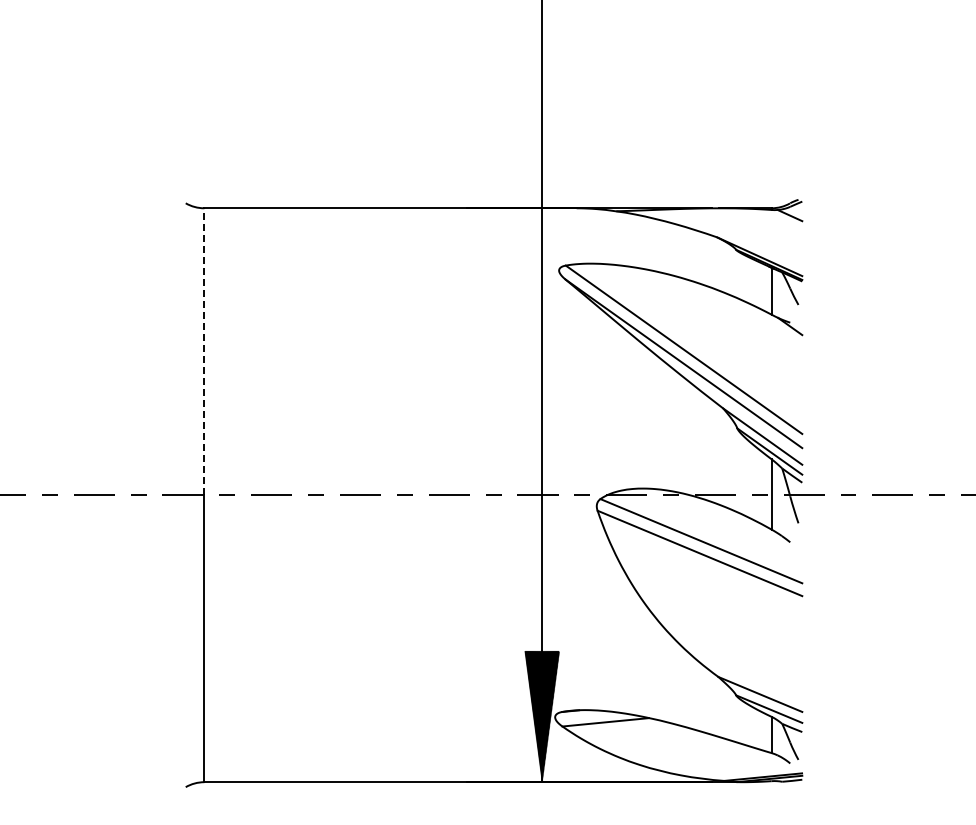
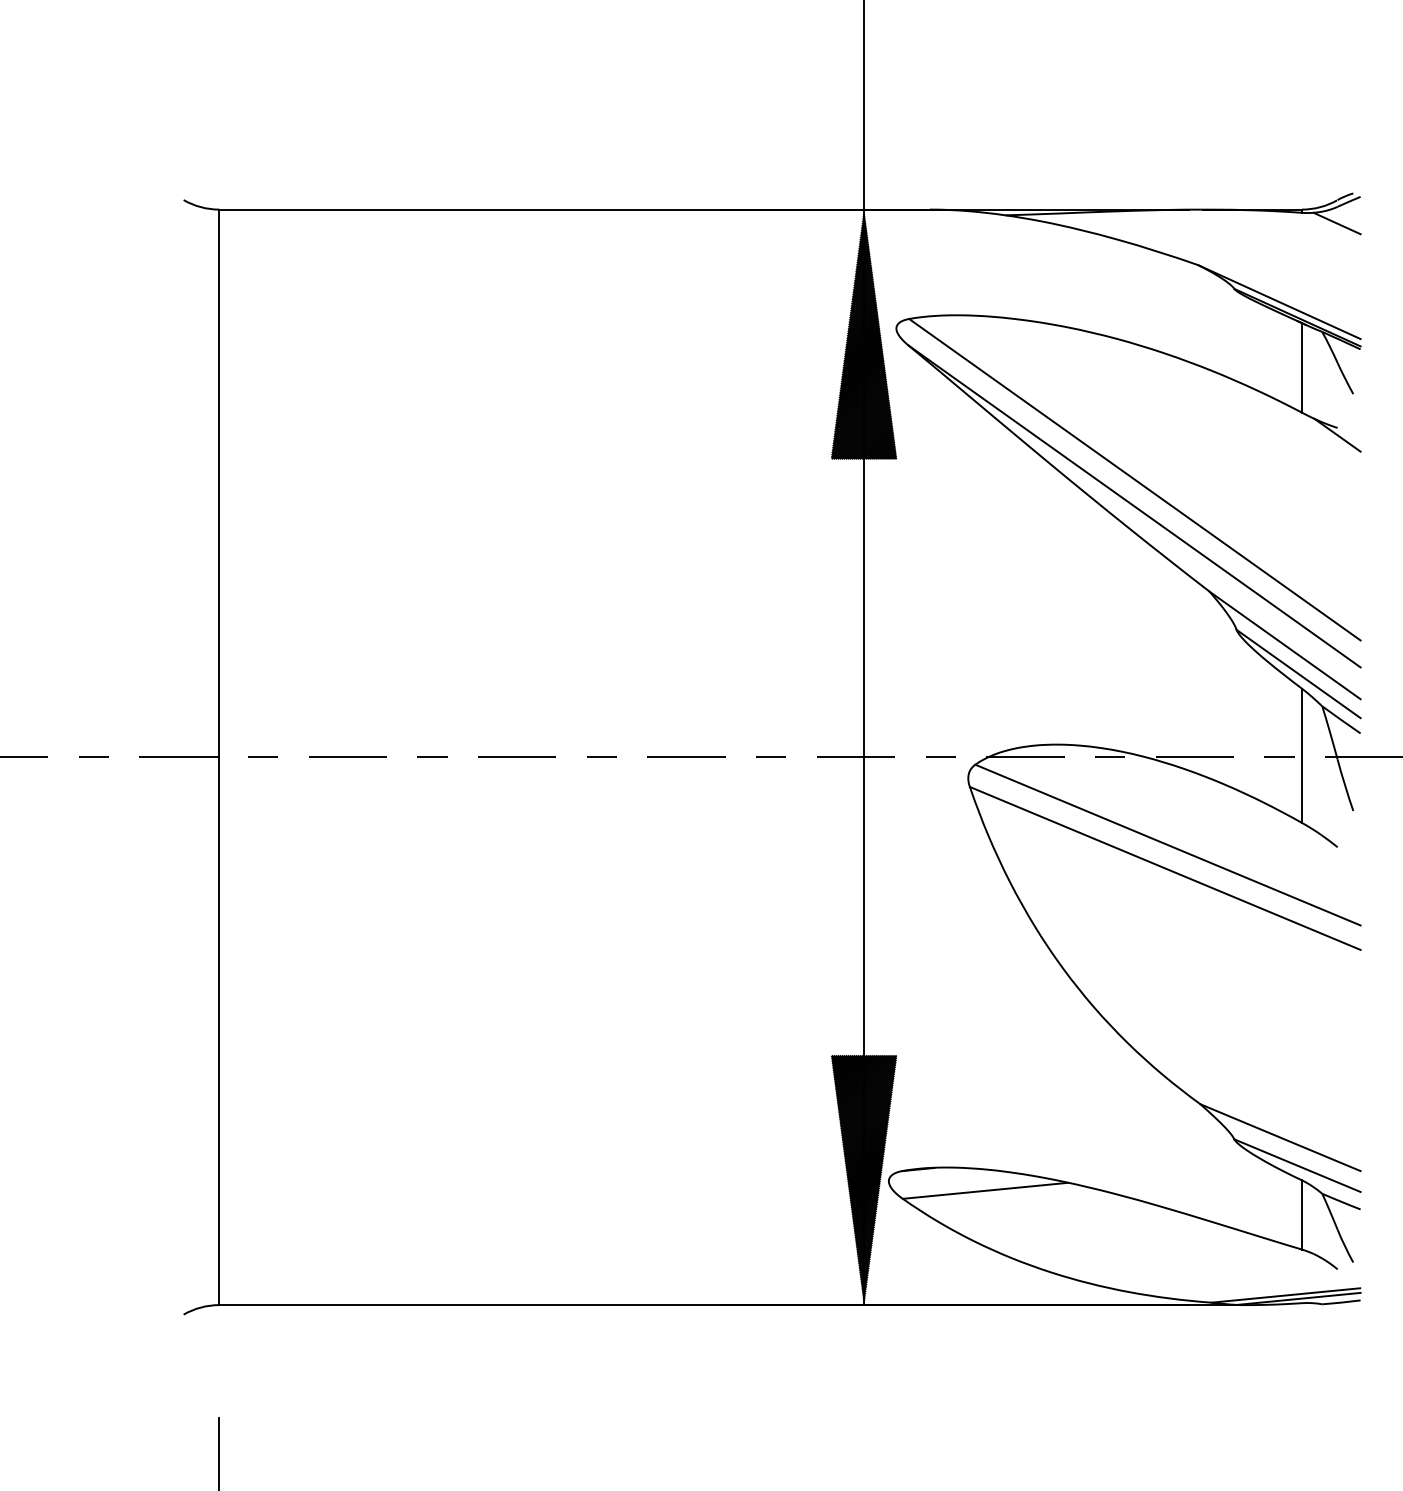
hatch: (542, 273) -> (864, 334), added
line: (204, 351) -> (219, 482), dashed -> solid

